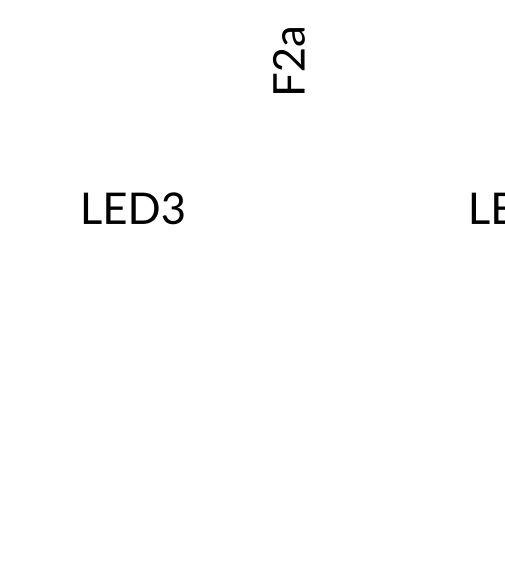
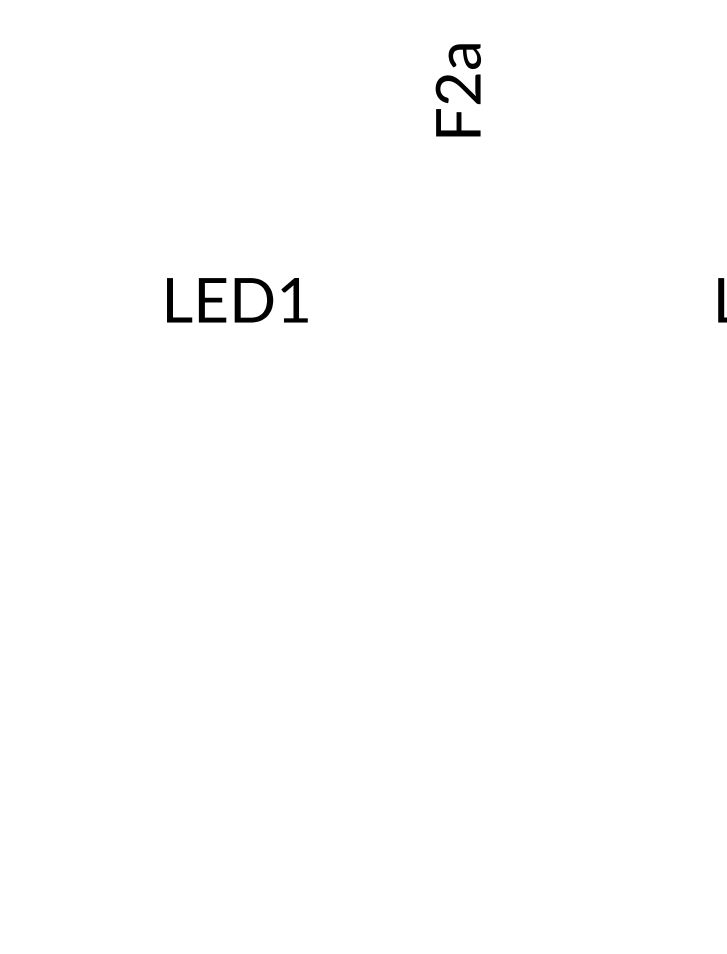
text: (172, 207) -> (293, 299), LED3 -> LED1

